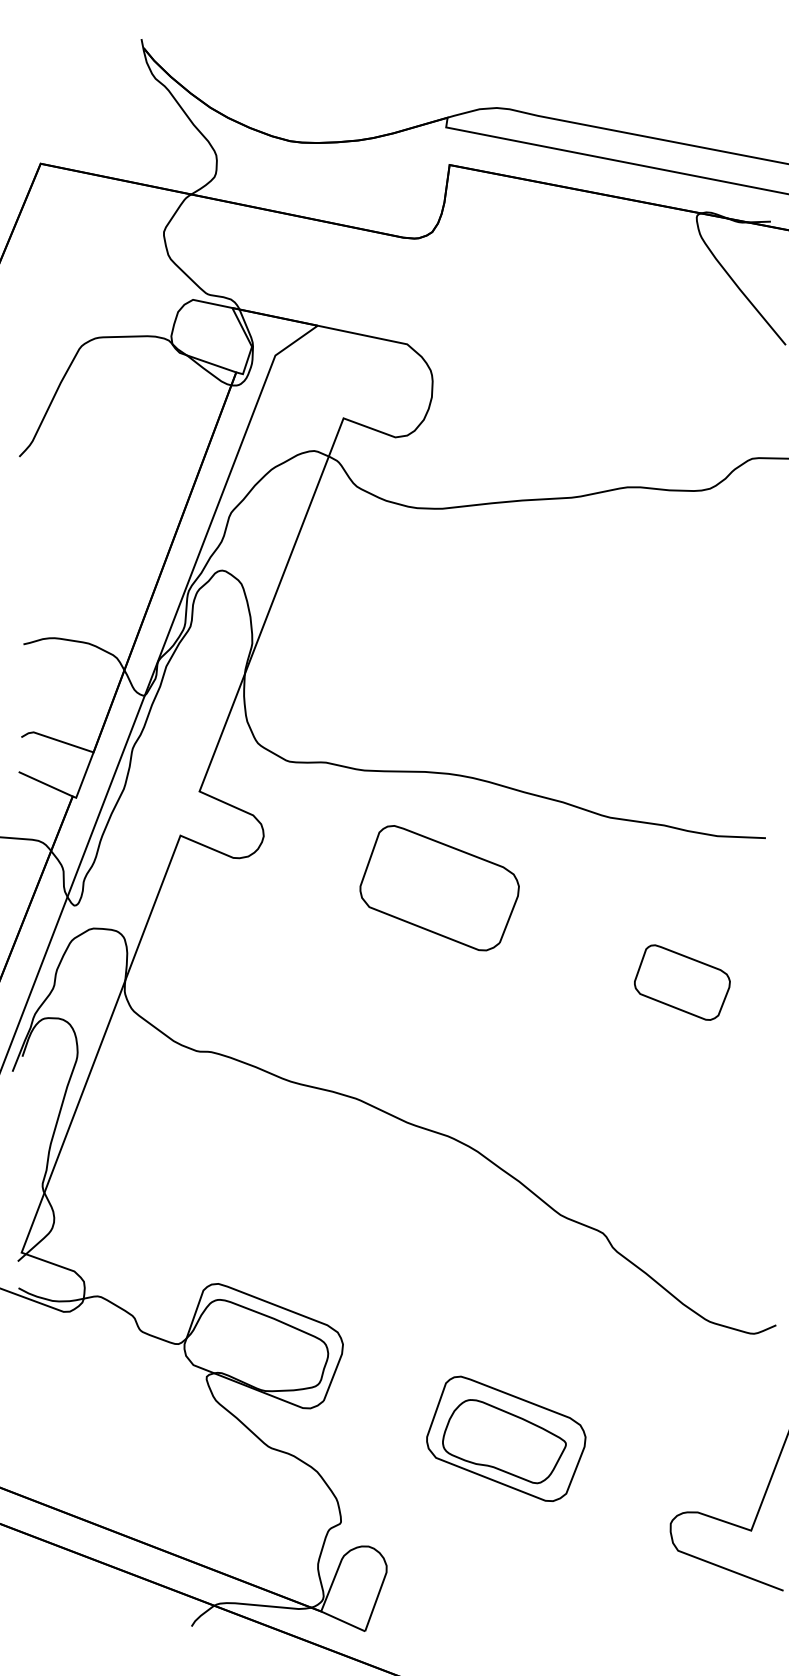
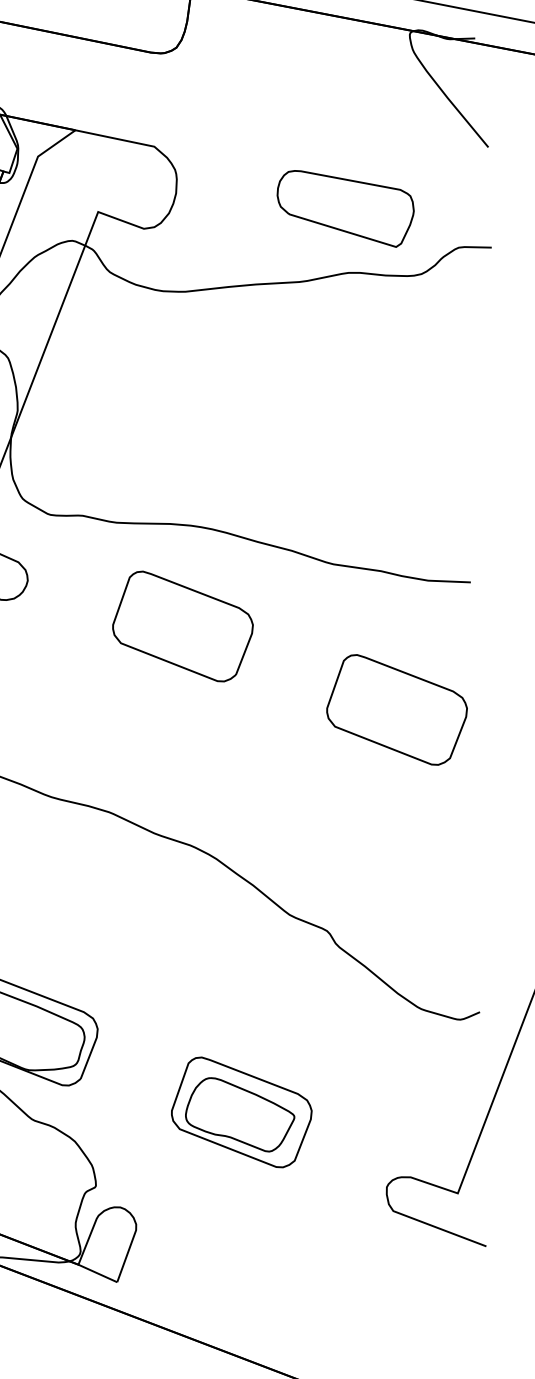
part: (624, 414) -> (346, 208), added
part: (682, 982) -> (397, 709), size x1.67

